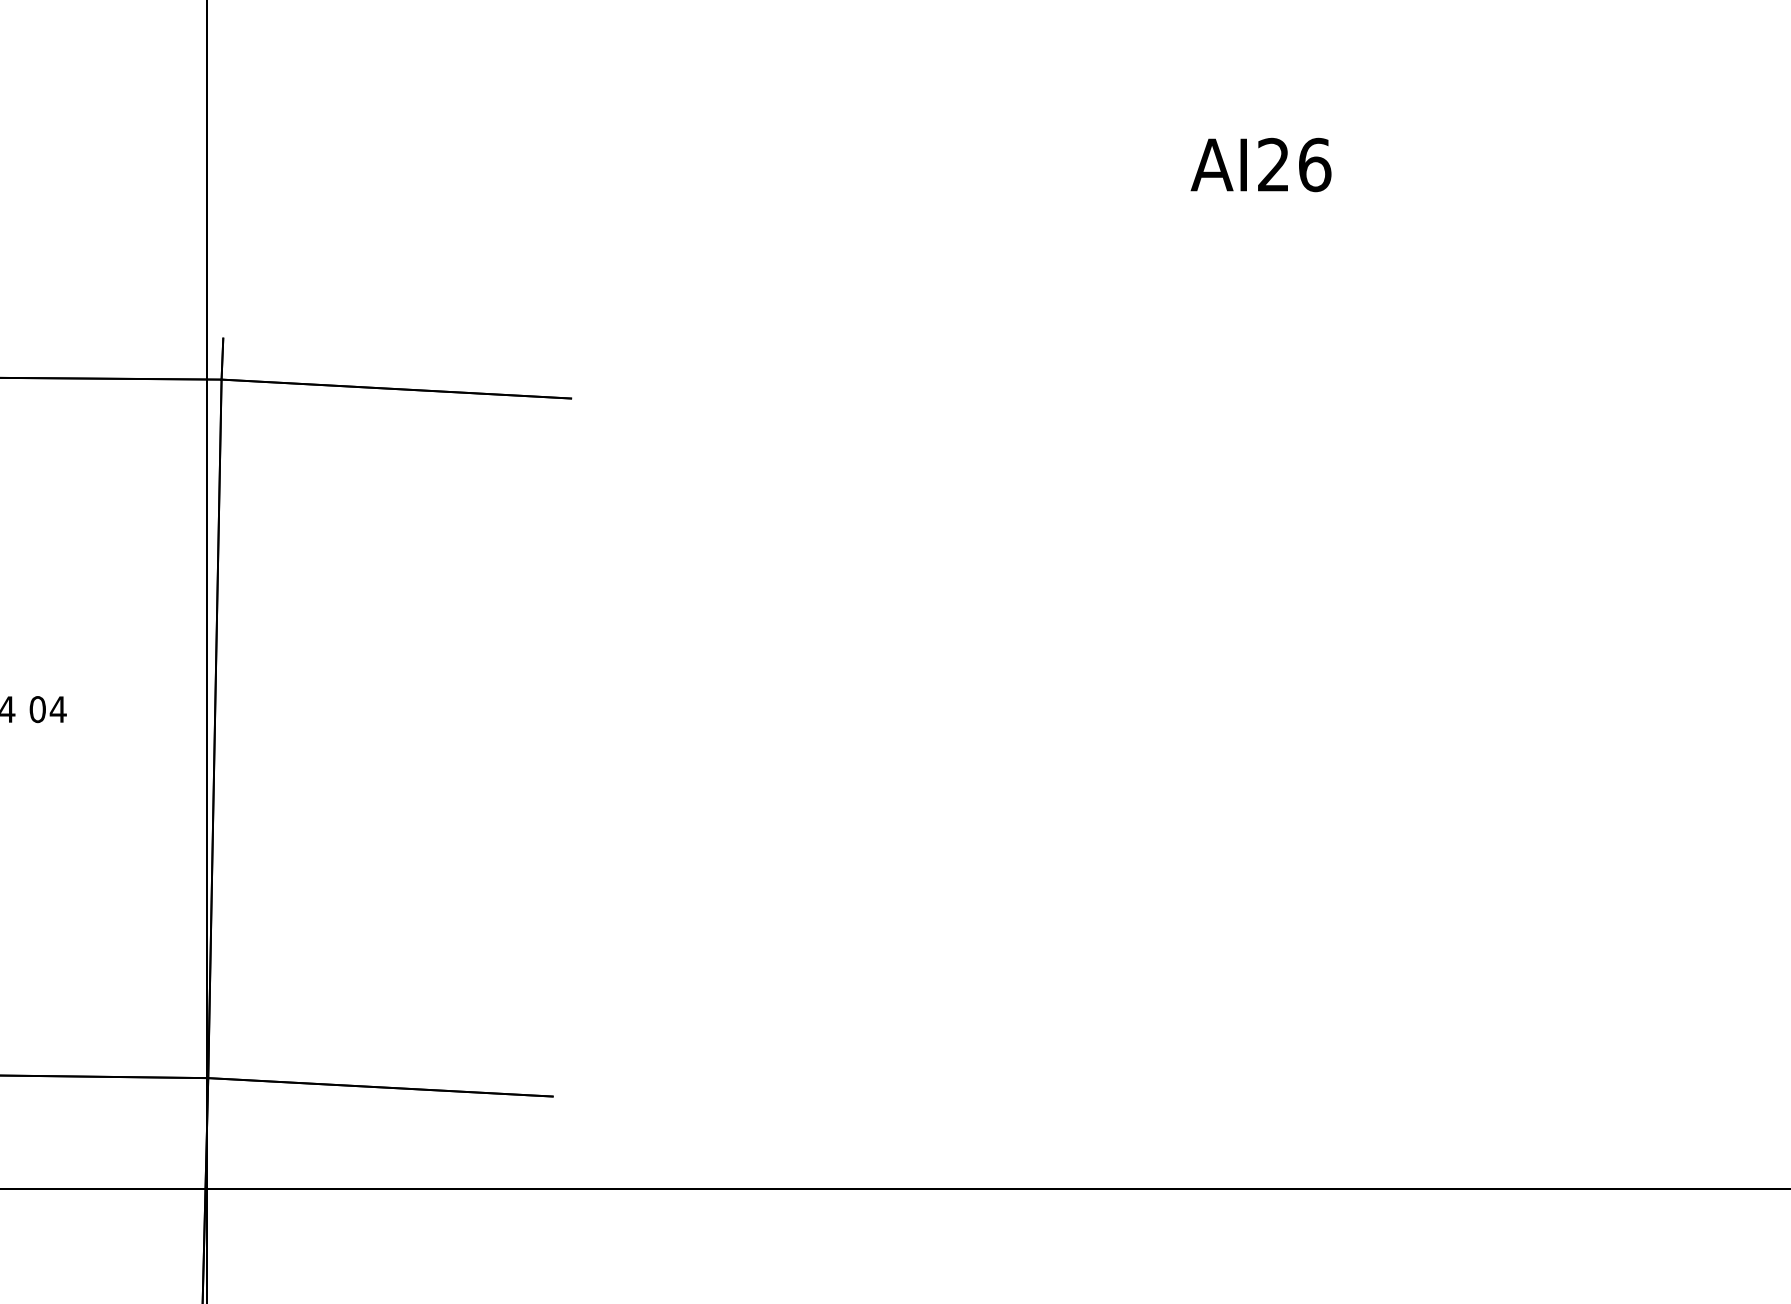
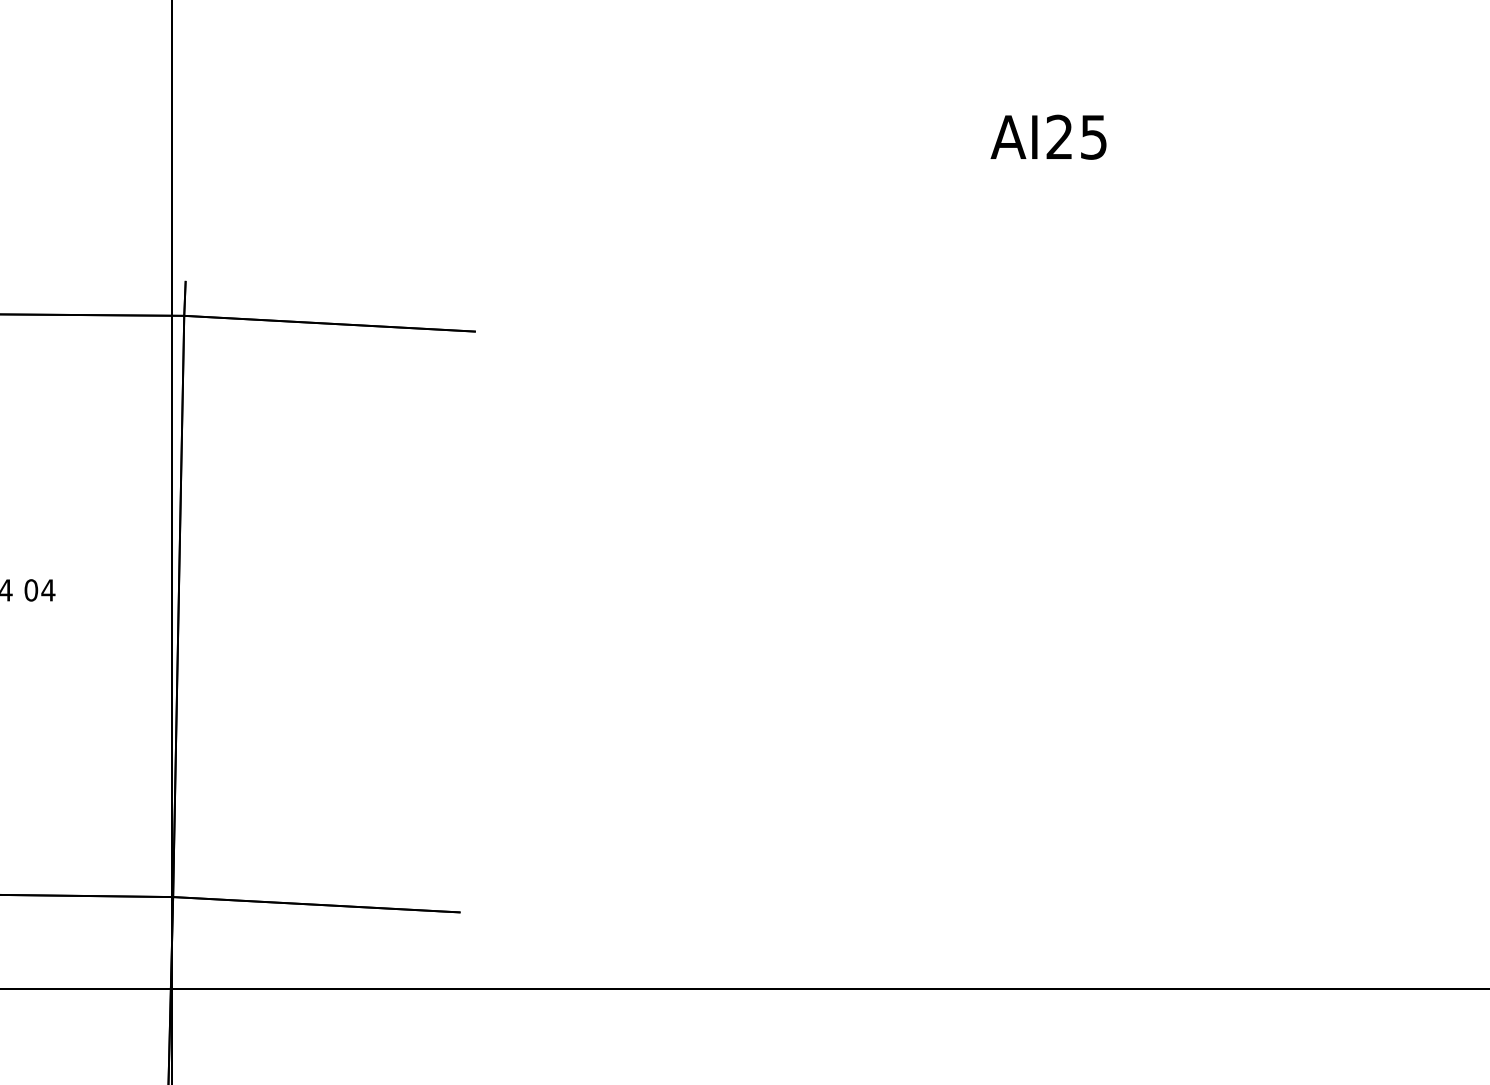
text: (1314, 164) -> (1093, 136), AI26 -> AI25

